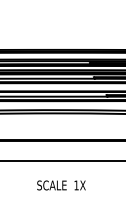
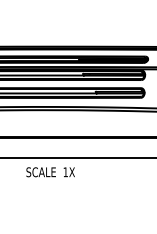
text: (61, 185) -> (50, 172), moved

